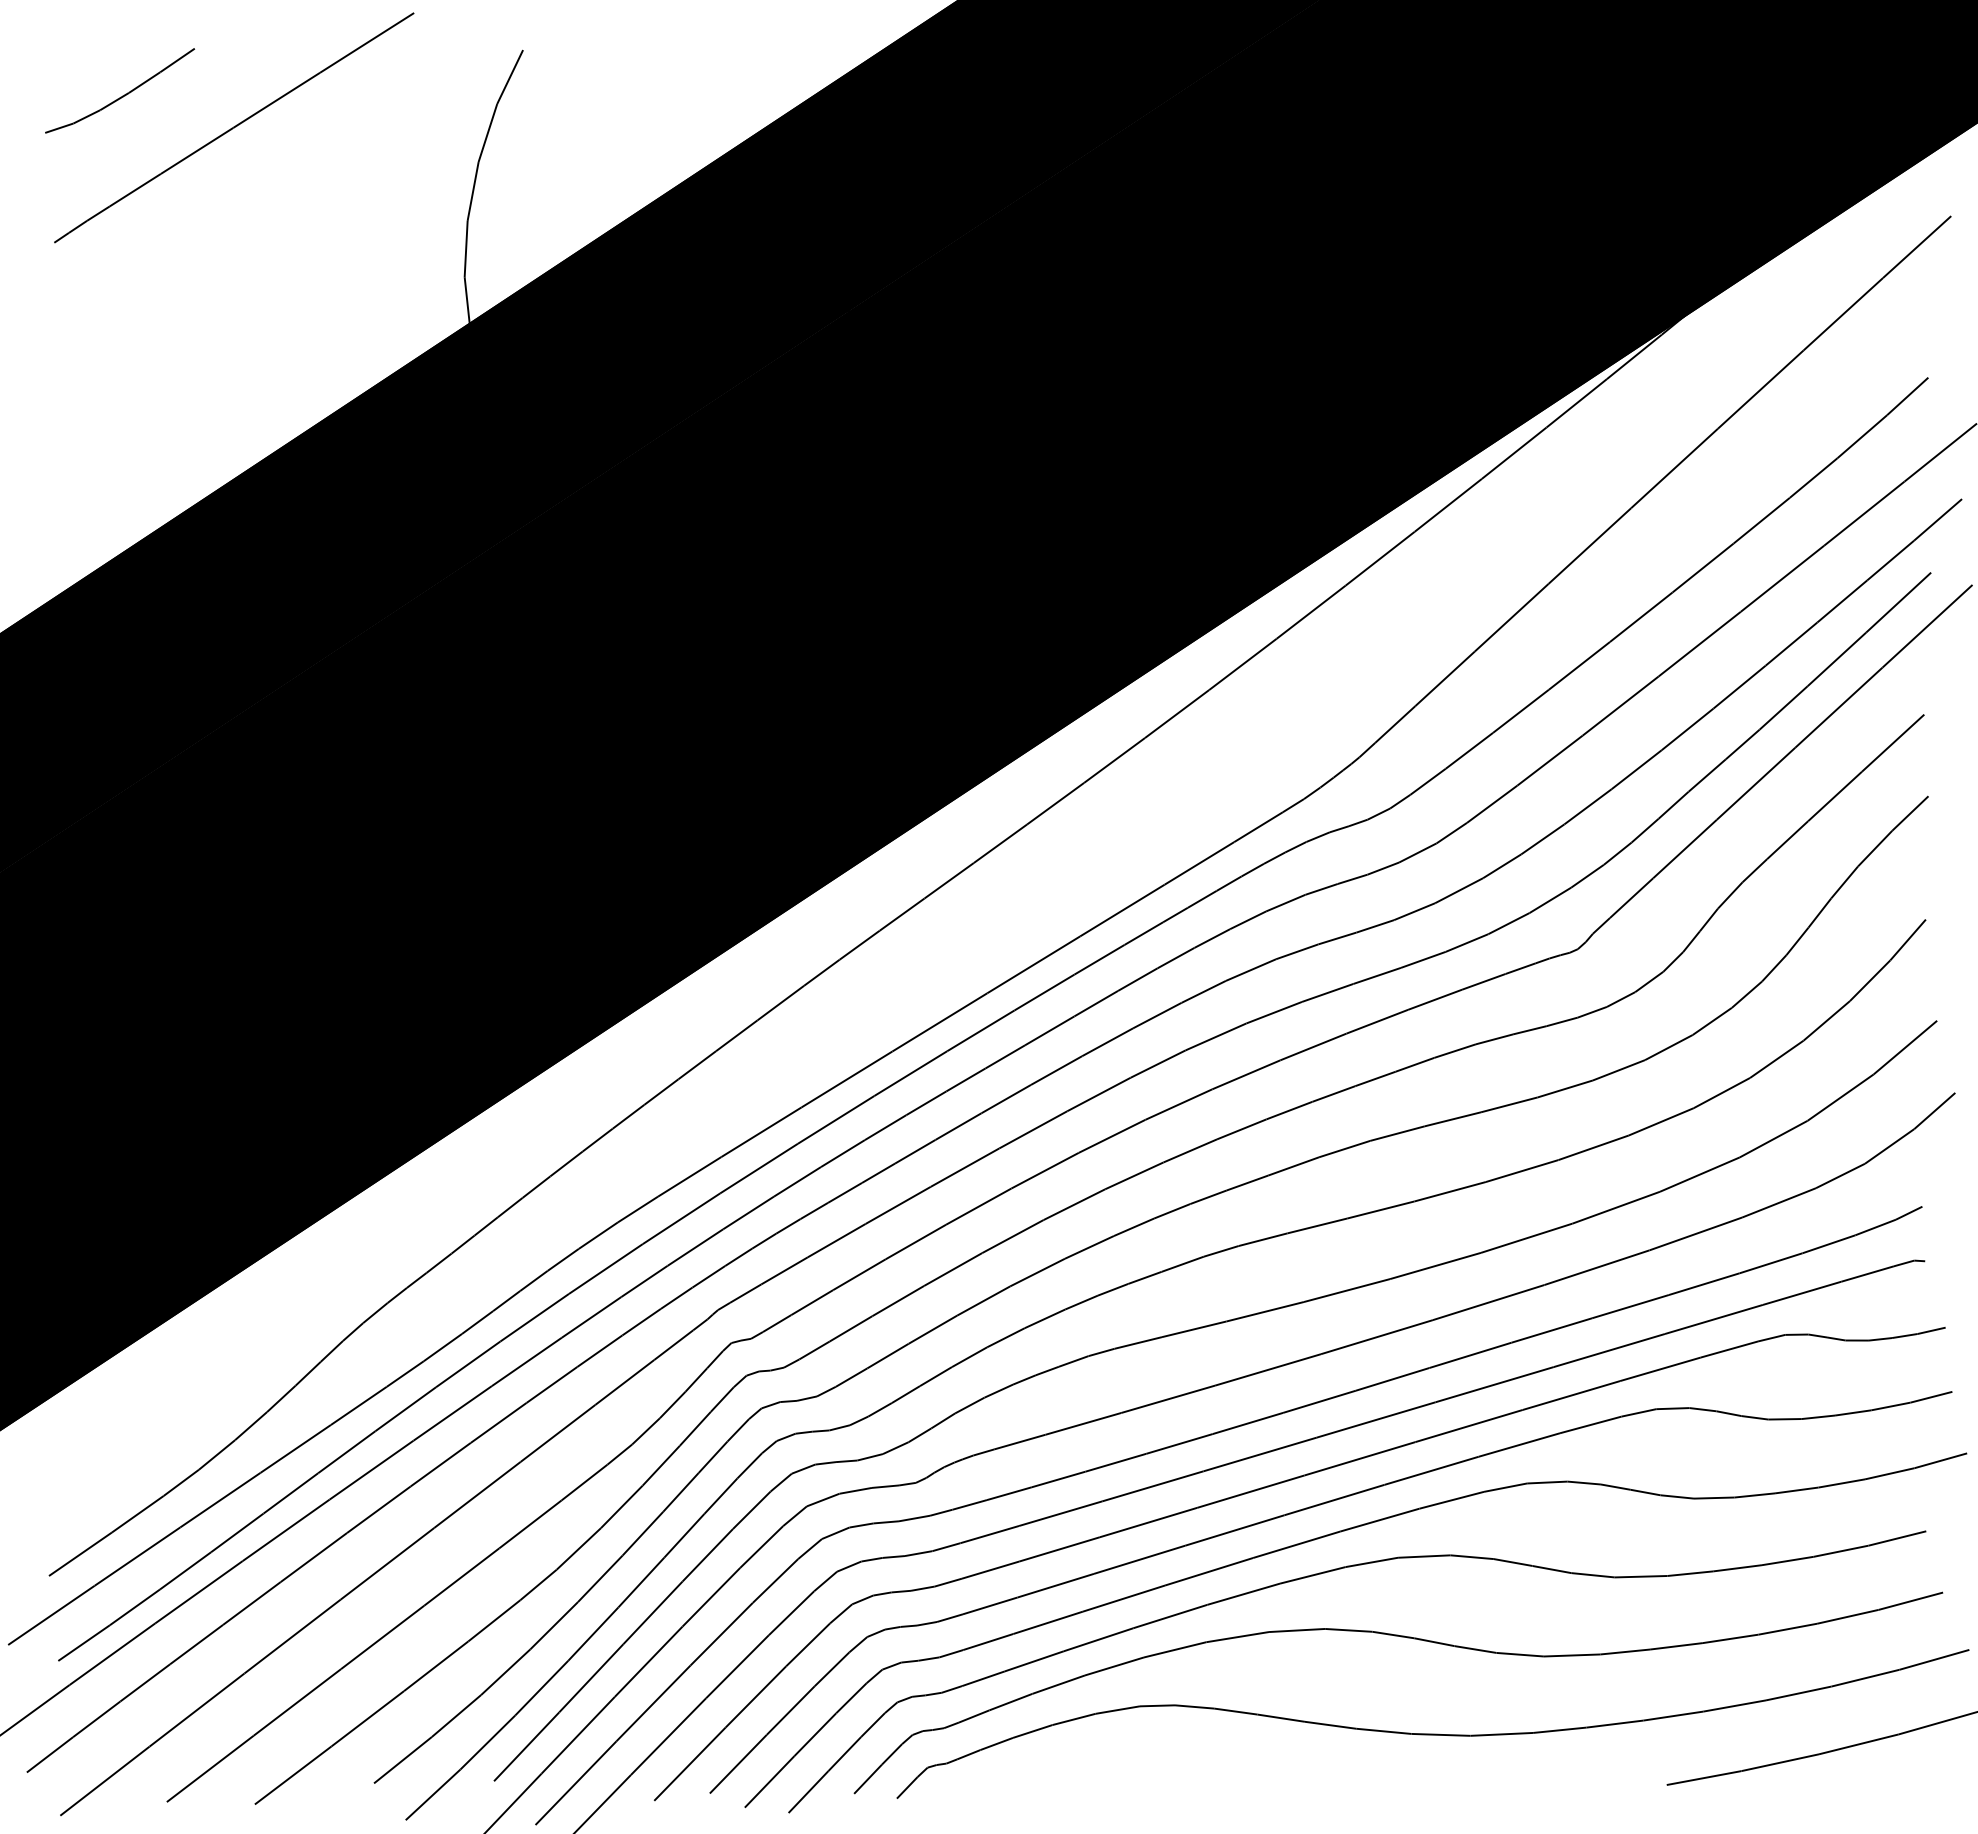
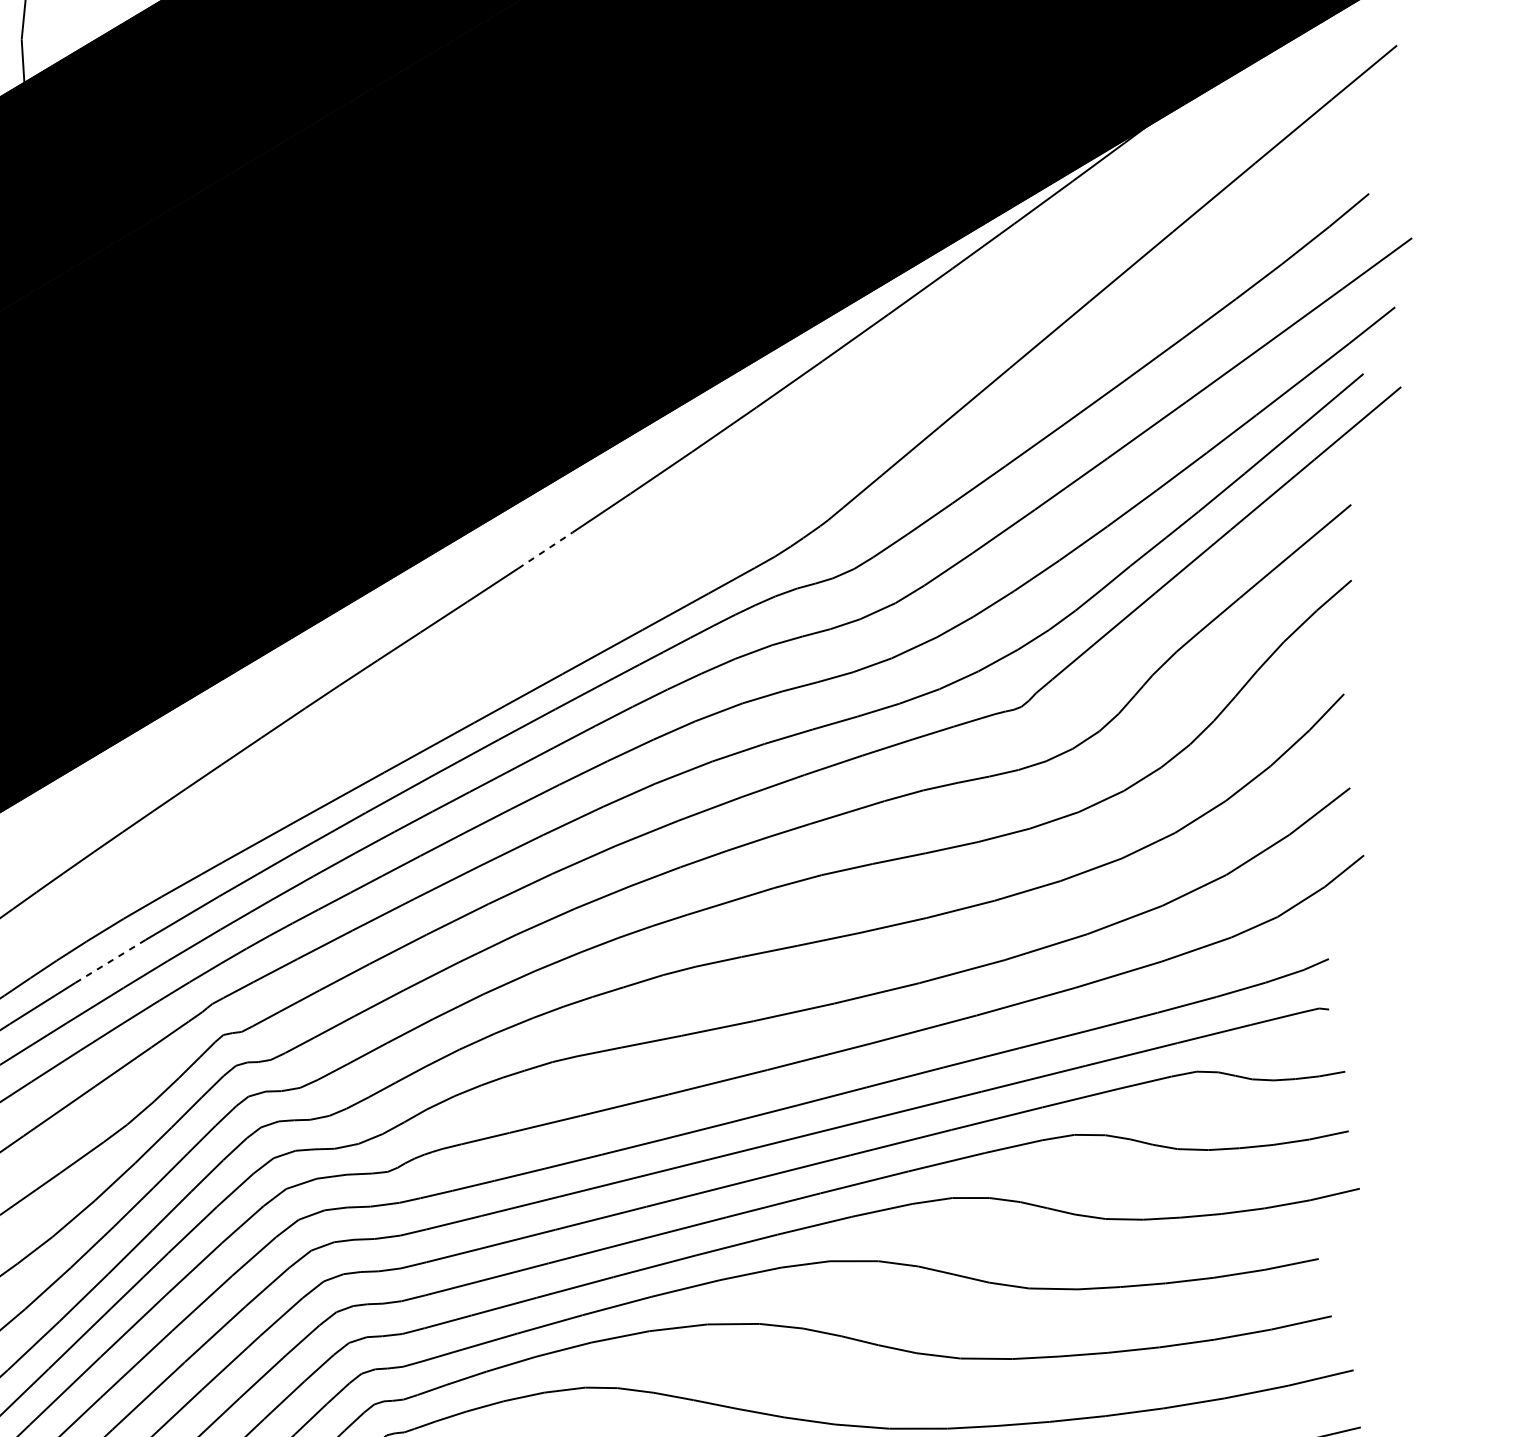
line: (1056, 803) -> (546, 550), solid -> dashed
line: (606, 1268) -> (111, 960), solid -> dashed

